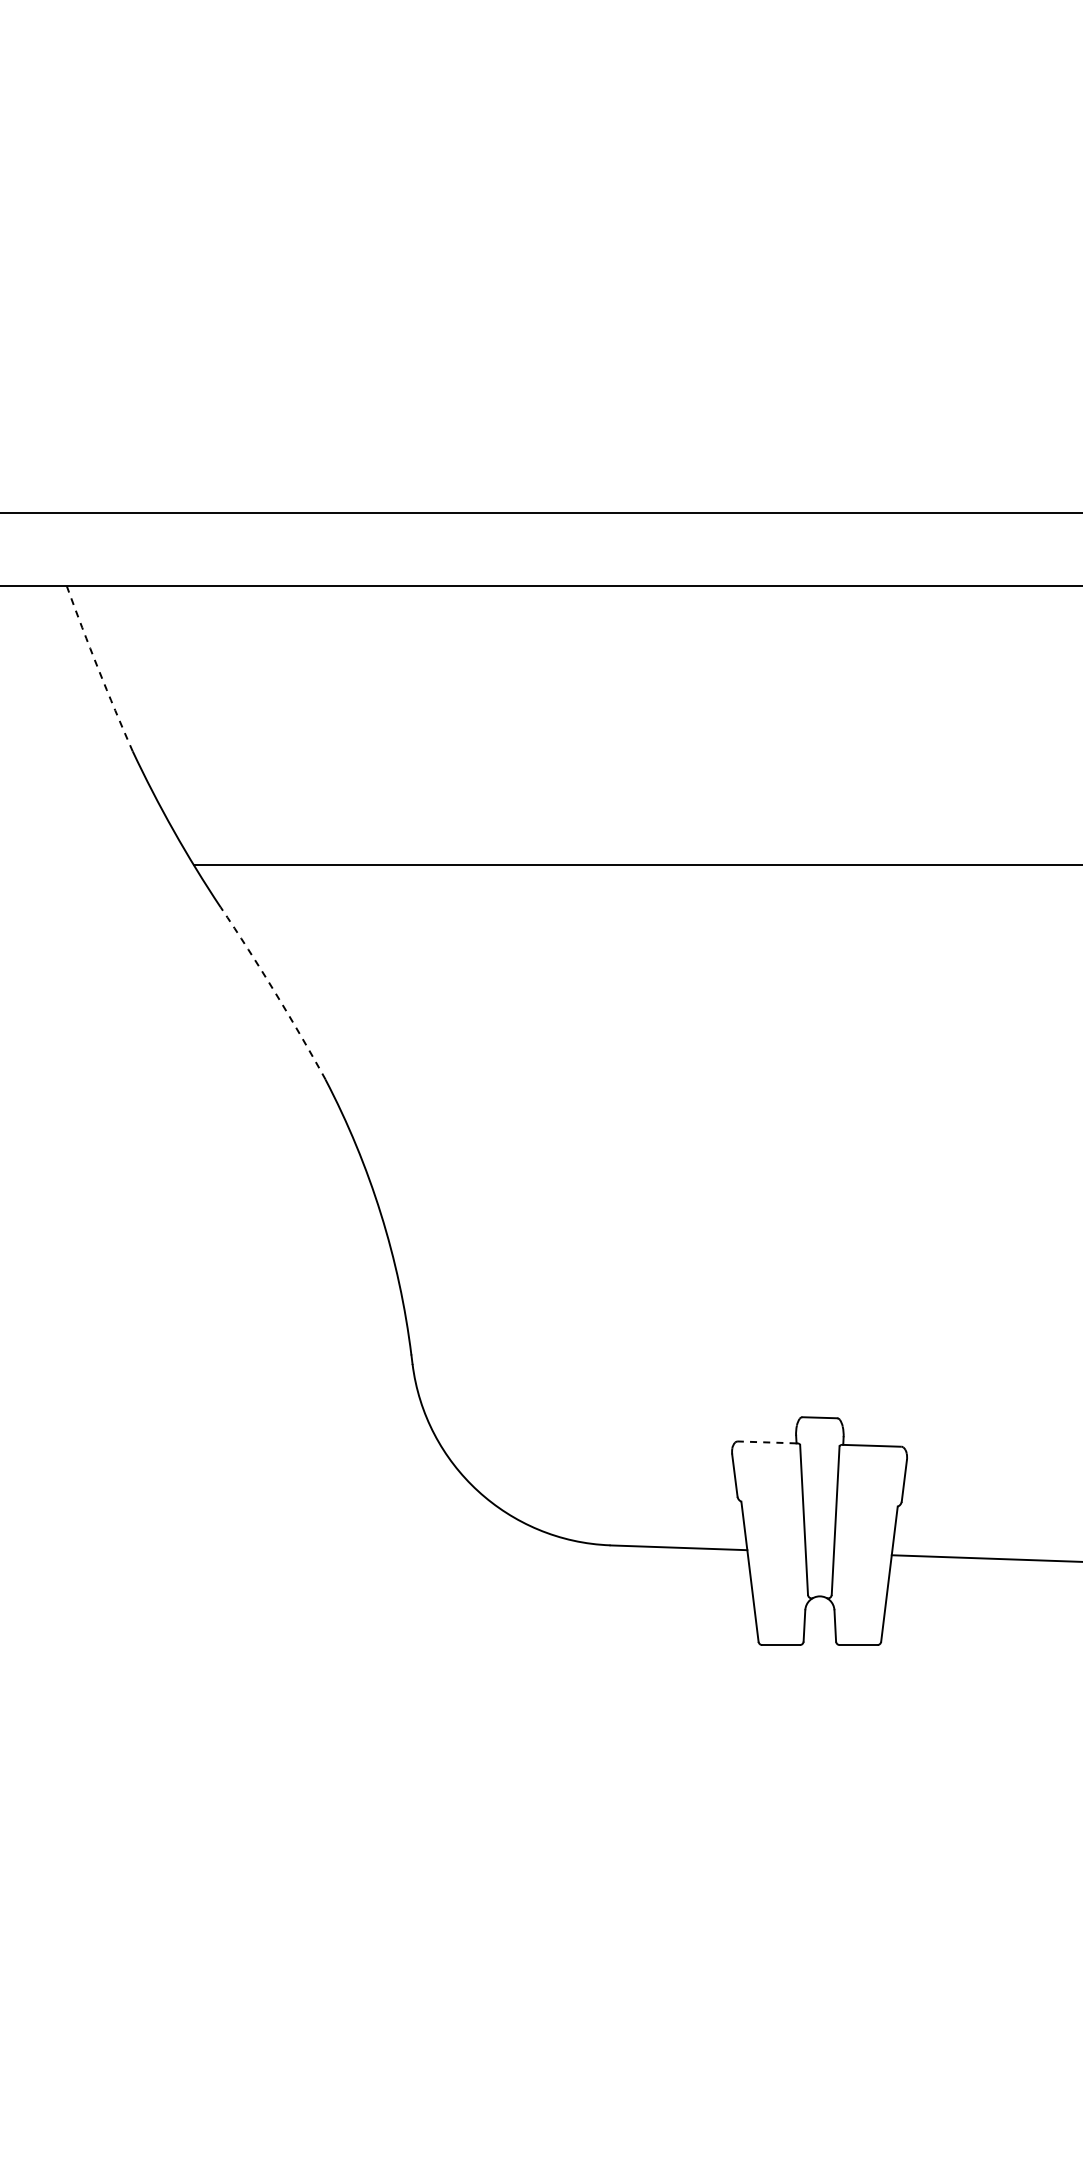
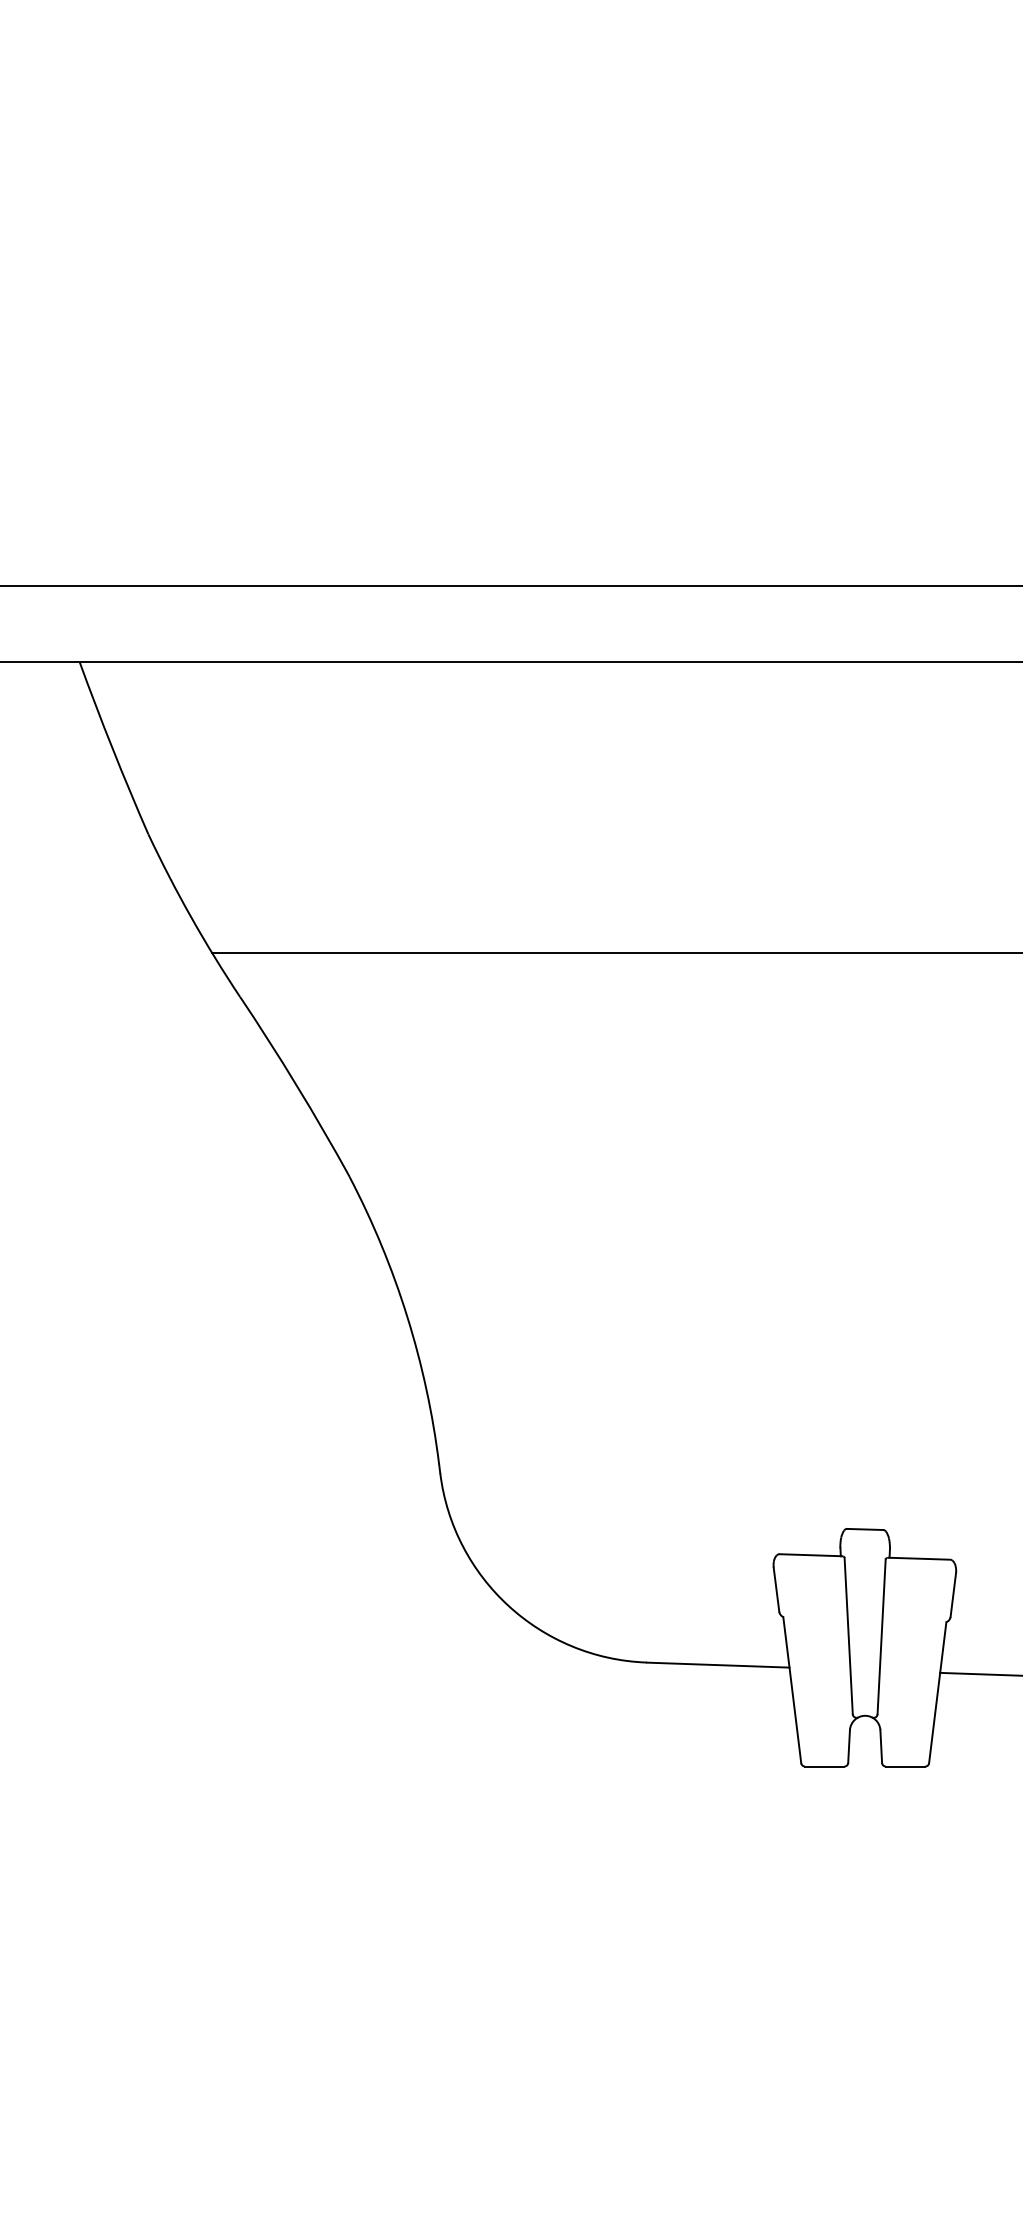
arc: (98, 669) -> (112, 748), dashed -> solid
arc: (275, 992) -> (297, 1085), dashed -> solid
line: (766, 1442) -> (809, 1555), dashed -> solid

